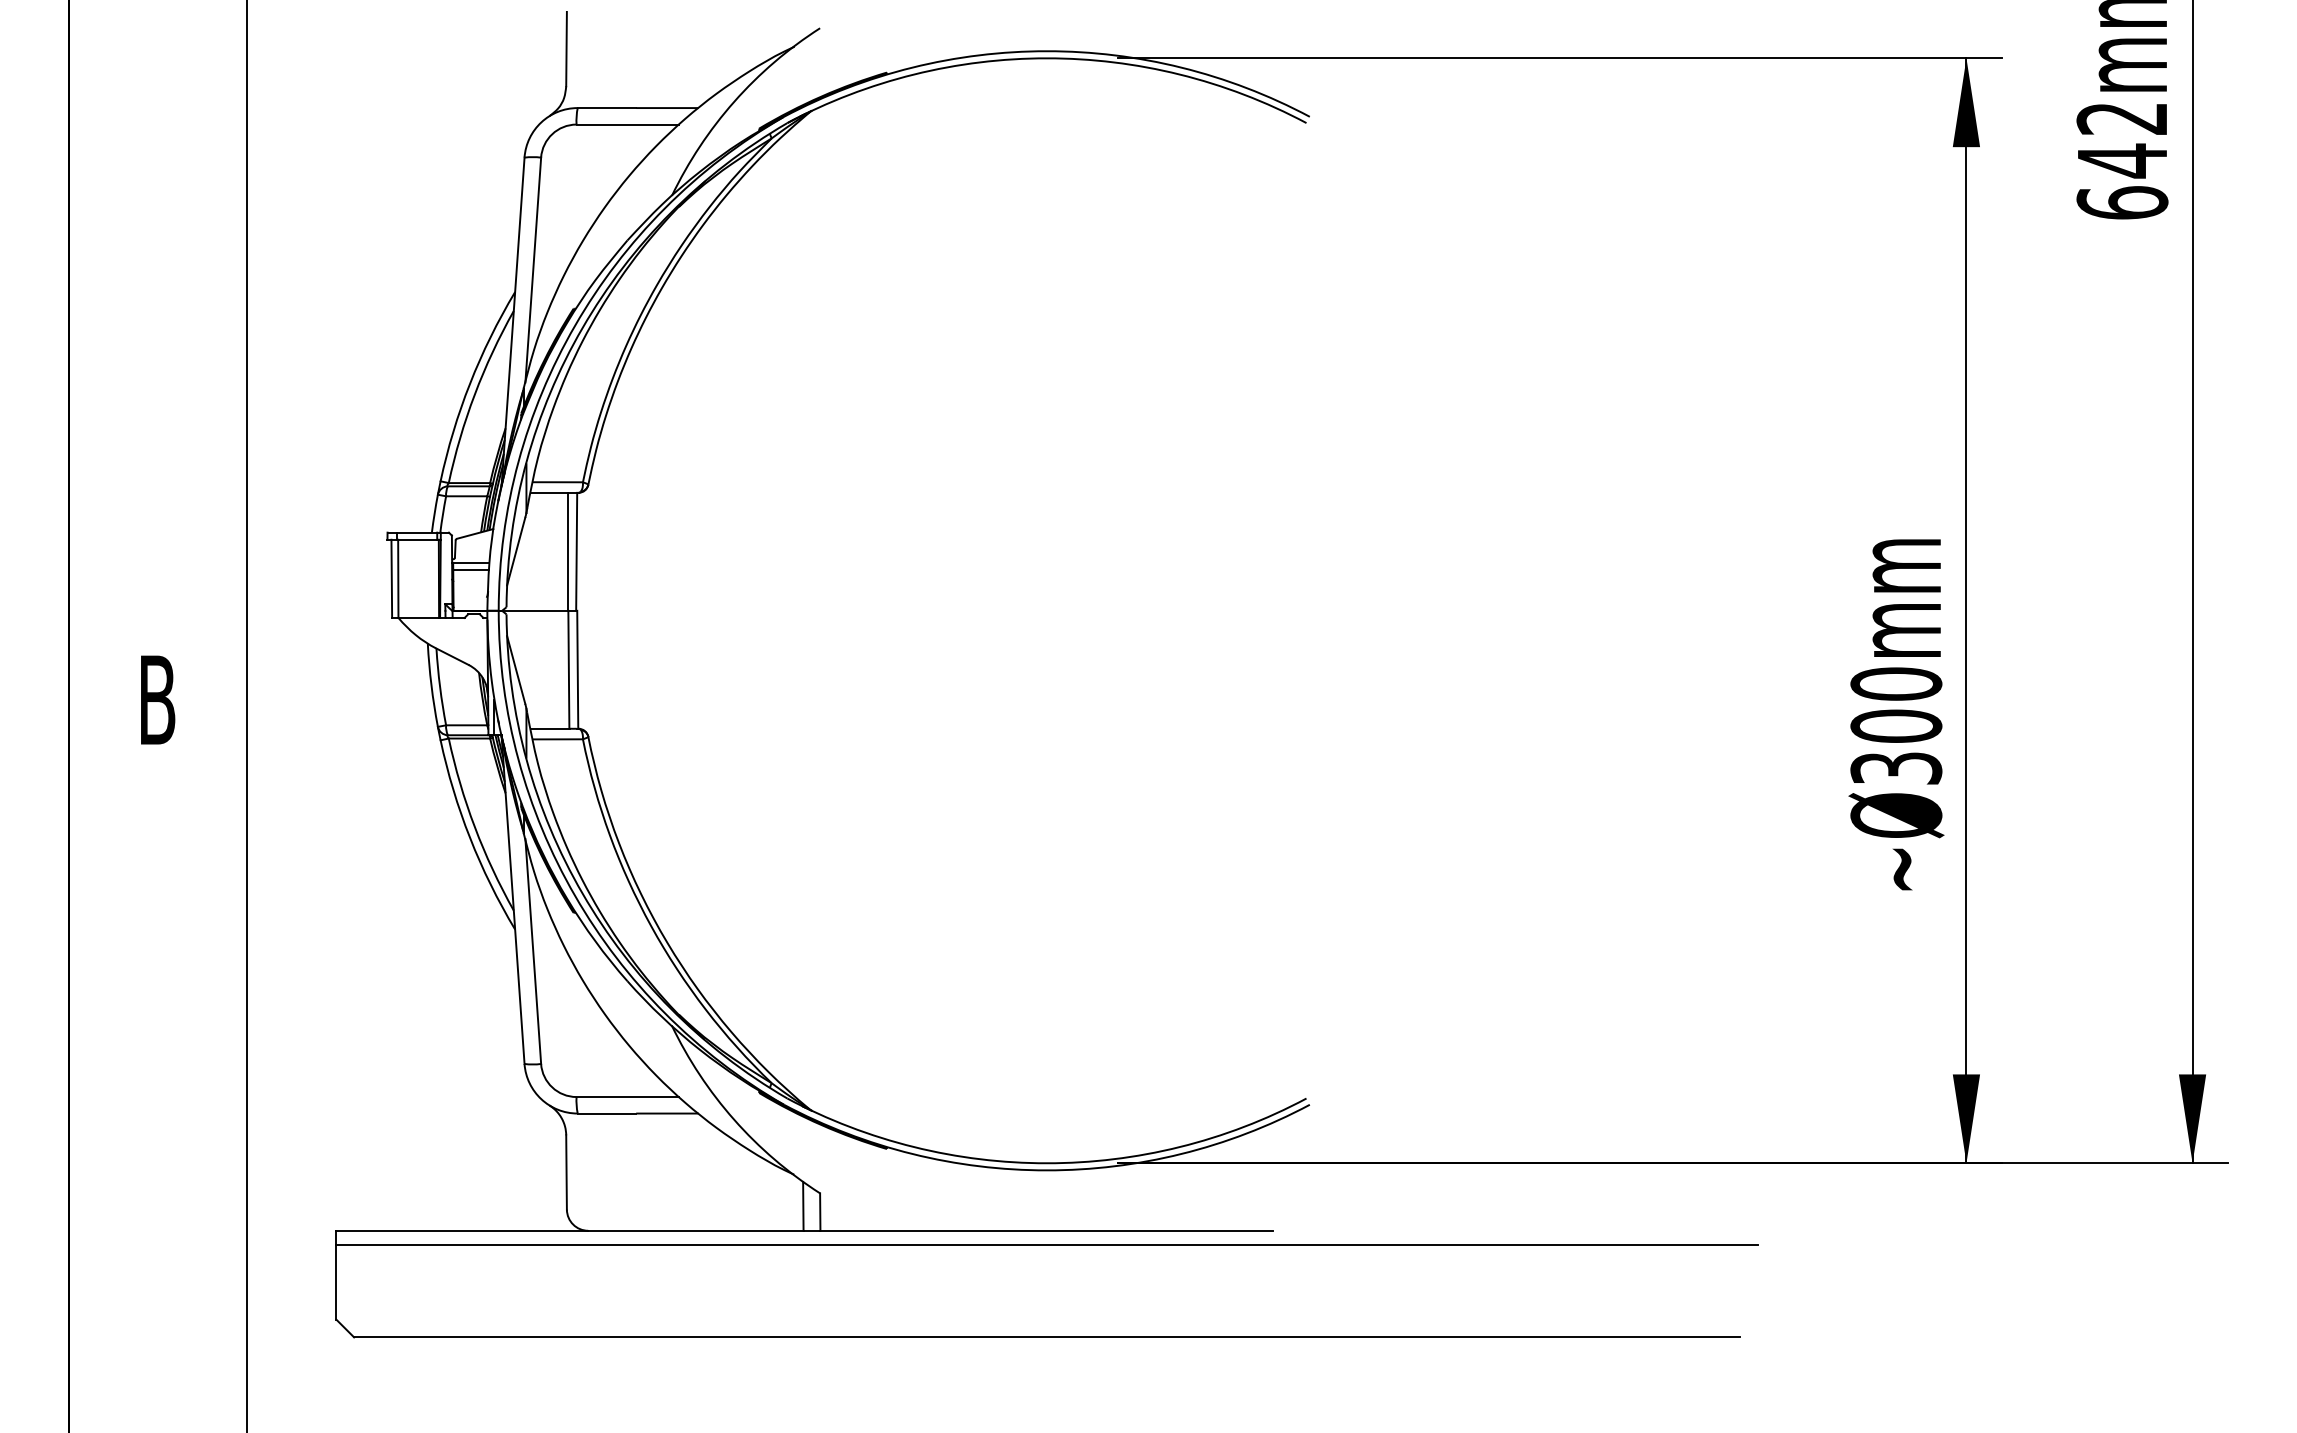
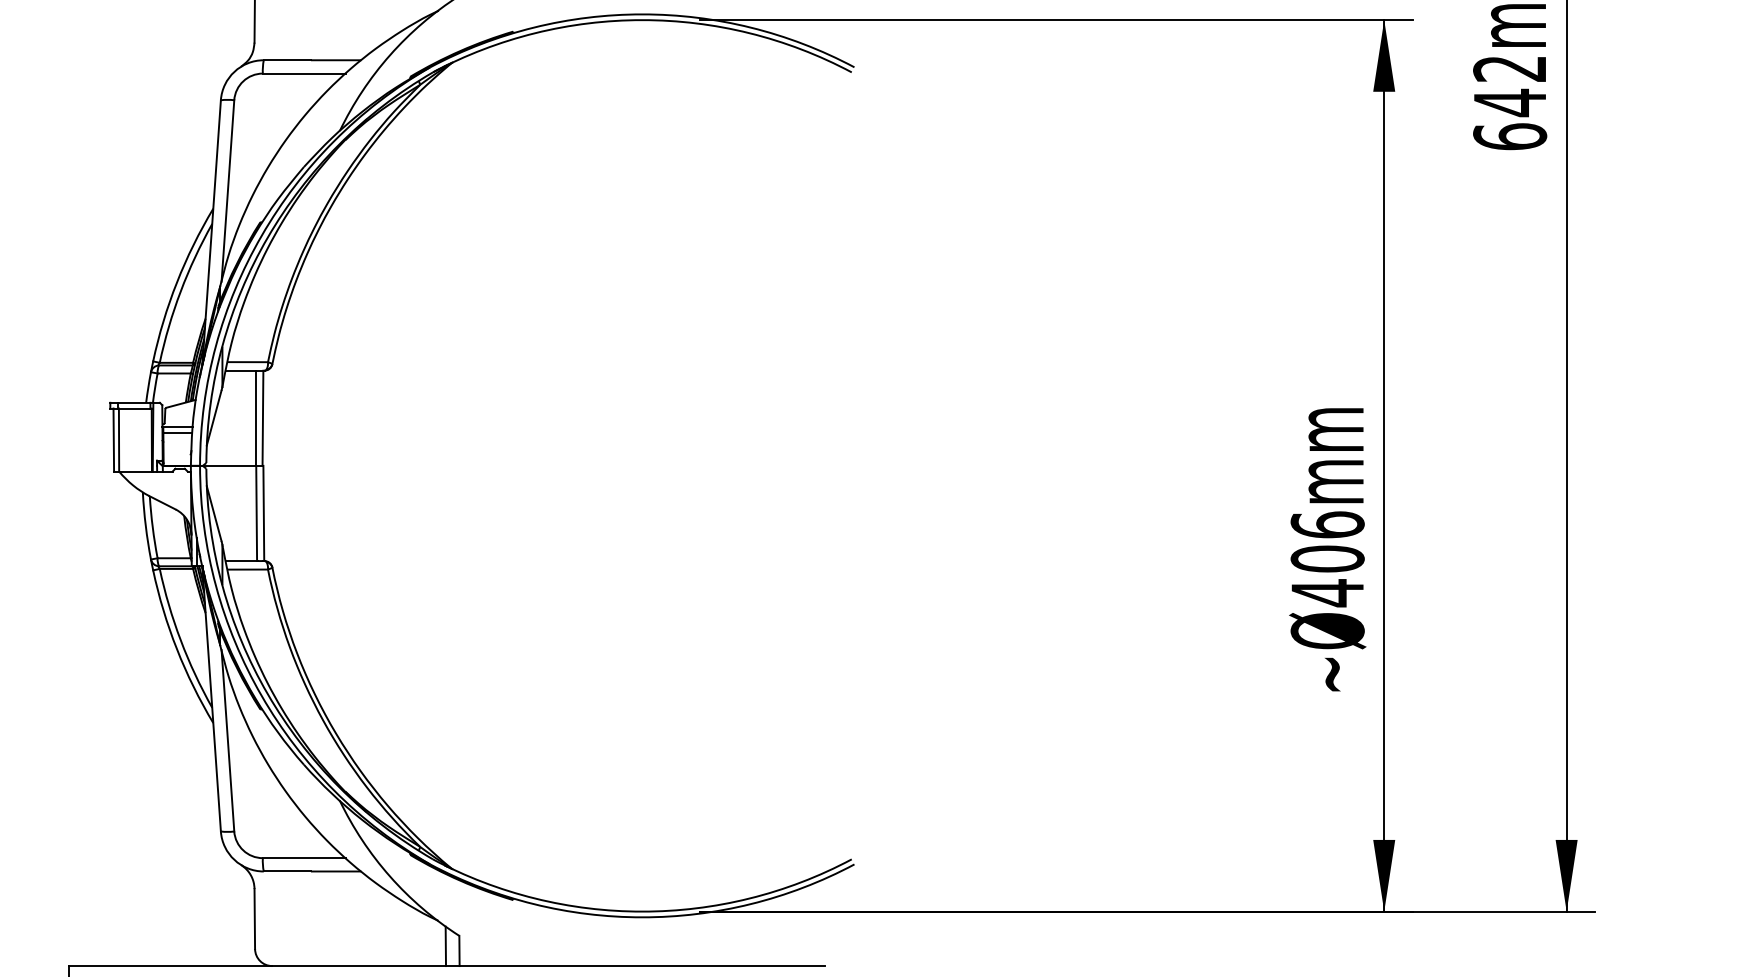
text: (1896, 726) -> (1327, 559), ~Ø300mm -> ~Ø406mm

